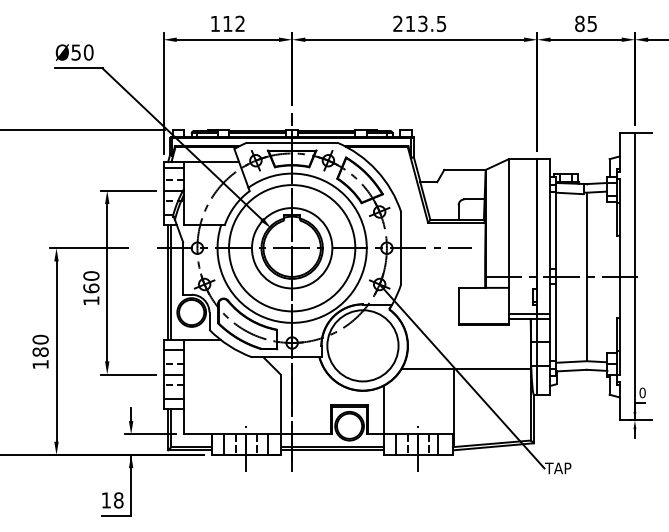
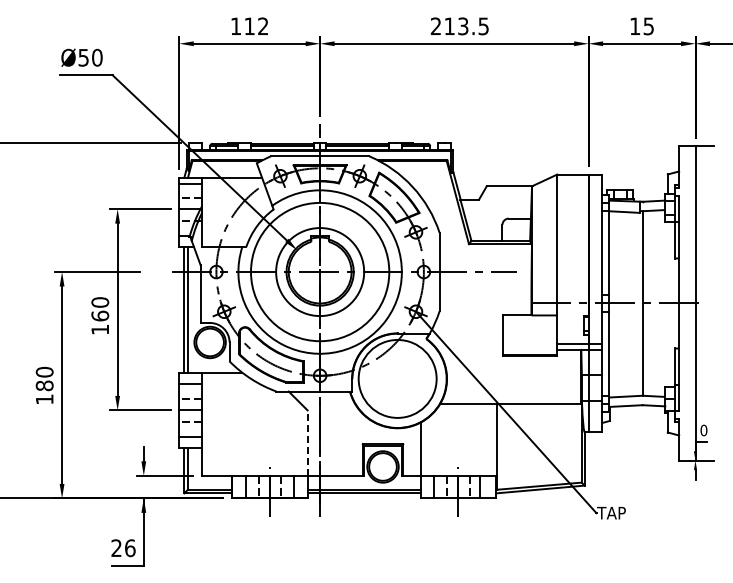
text: (580, 24) -> (635, 26), 85 -> 15
line: (280, 404) -> (307, 443), solid -> dashed
text: (112, 499) -> (123, 547), 18 -> 26

